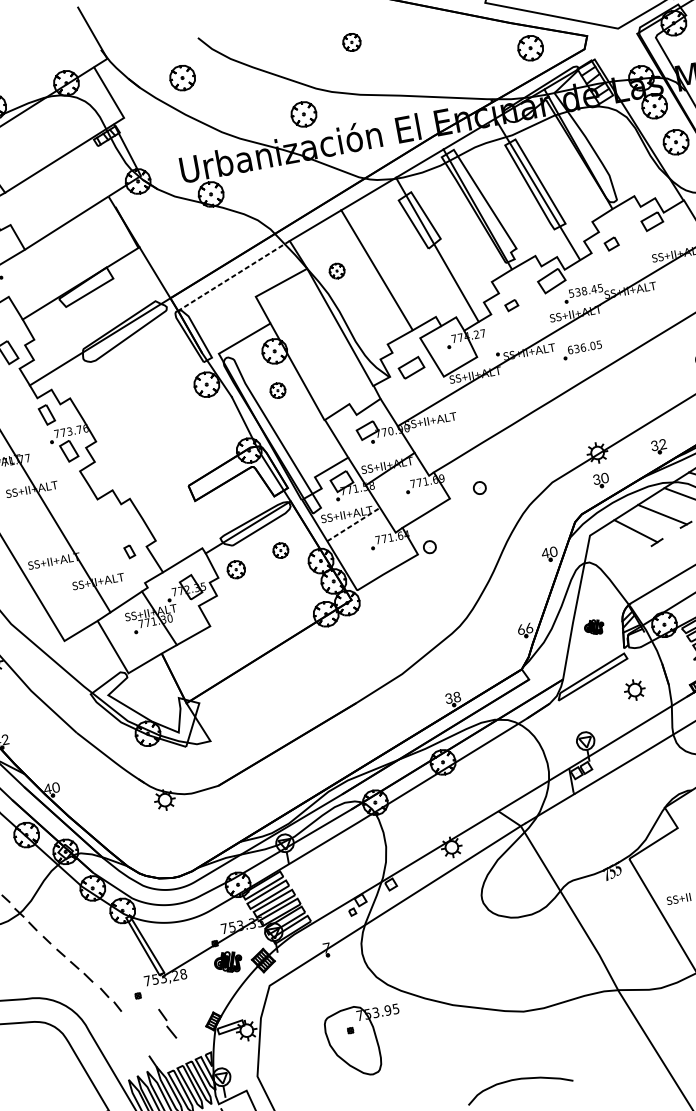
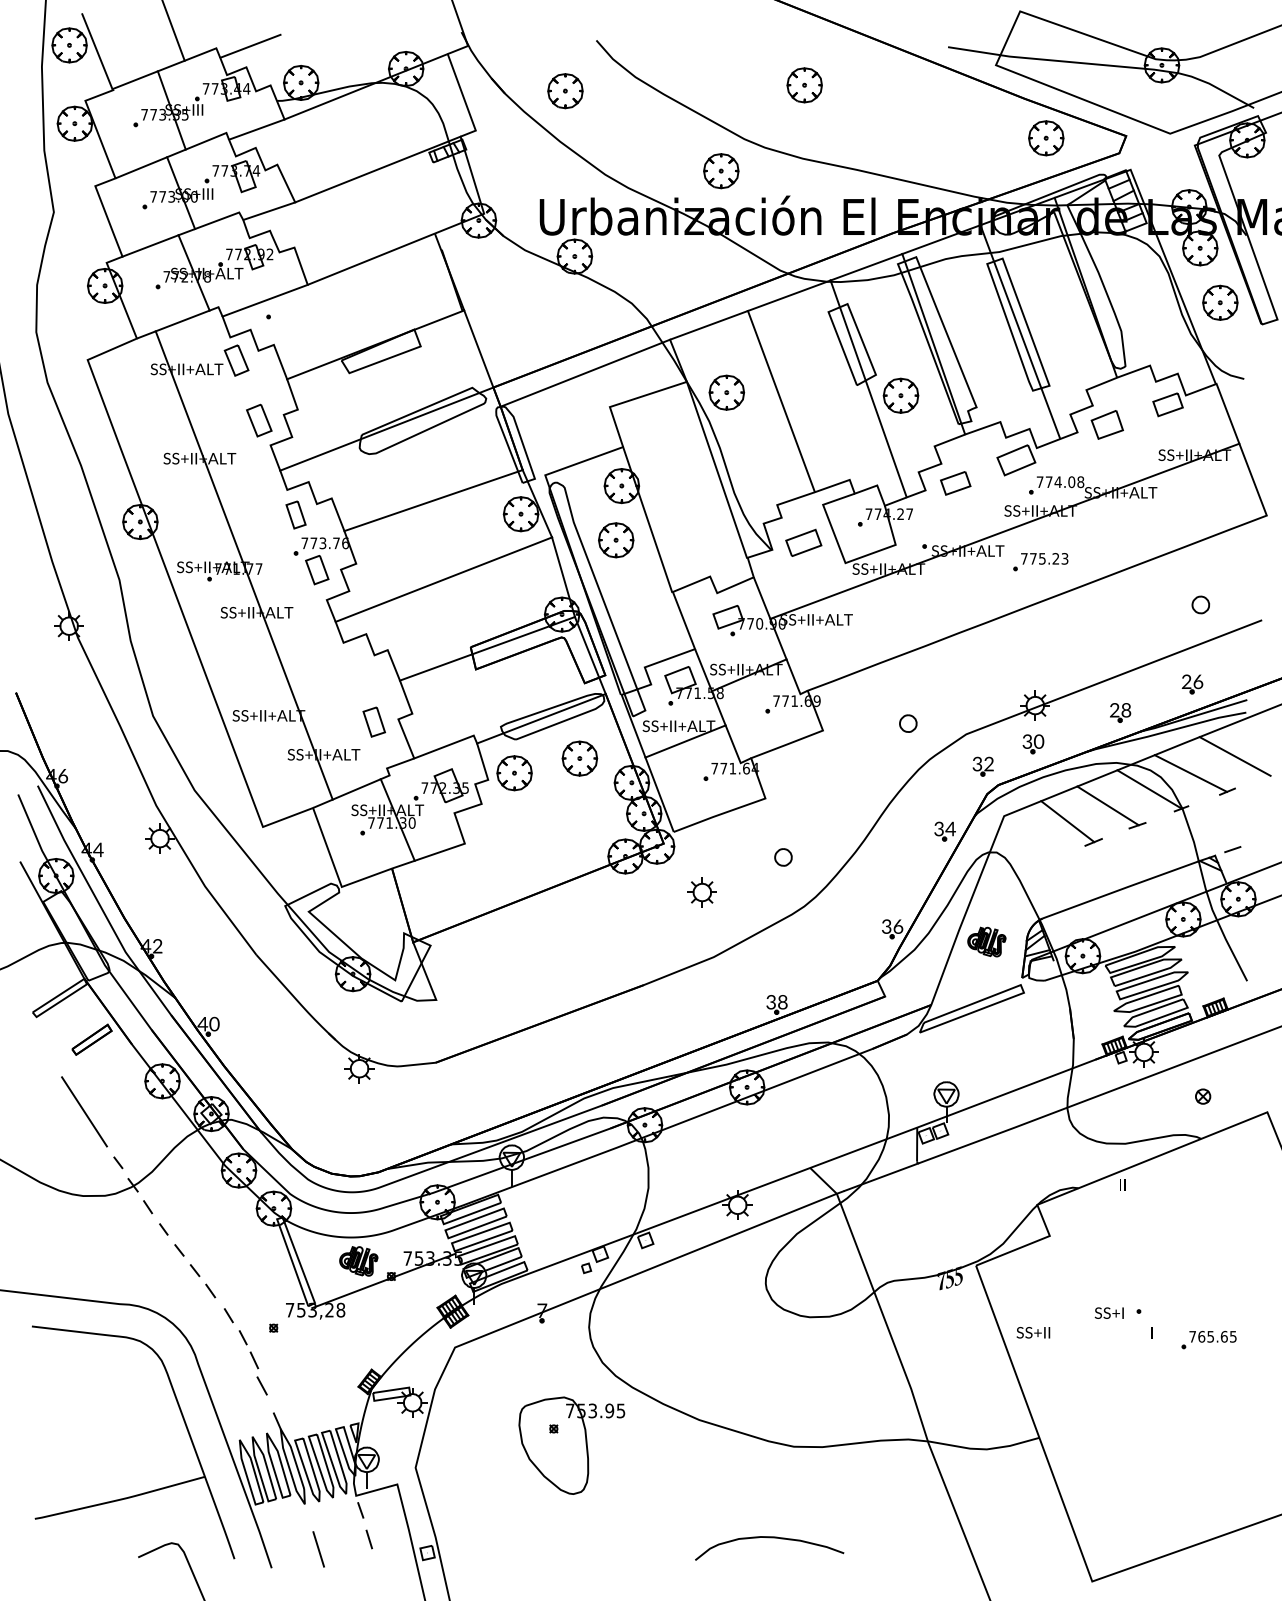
part: (351, 42) -> (804, 85), size x1.43
part: (611, 243) -> (1106, 424), size x1.67
part: (460, 250) -> (900, 395), added
part: (336, 271) -> (726, 392), size x1.67
line: (233, 276) -> (584, 373), dashed -> solid
text: (586, 291) -> (1060, 482), 538.45 -> 774.08
part: (511, 305) -> (955, 483), size x1.67
text: (584, 347) -> (1044, 558), 636.05 -> 775.23
line: (142, 386) -> (433, 500), added
part: (278, 390) -> (616, 540), size x1.67
line: (160, 441) -> (443, 579), added
text: (658, 445) -> (1120, 710), 32 -> 28
line: (199, 484) -> (486, 648), added
part: (479, 487) -> (908, 723), moved
part: (568, 503) -> (982, 766), added
line: (354, 524) -> (686, 741), dashed -> solid
part: (429, 547) -> (783, 857), moved
part: (280, 550) -> (579, 758), size x1.67
part: (129, 551) -> (373, 721), size x1.67
text: (549, 552) -> (944, 828), 40 -> 34
part: (236, 569) -> (514, 773), size x1.43
part: (593, 627) -> (986, 941), size x1.43
text: (520, 629) -> (886, 926), 66 -> 36
part: (634, 690) -> (701, 892), moved
part: (228, 962) -> (358, 1261), moved
part: (167, 1023) -> (258, 1373), moved

